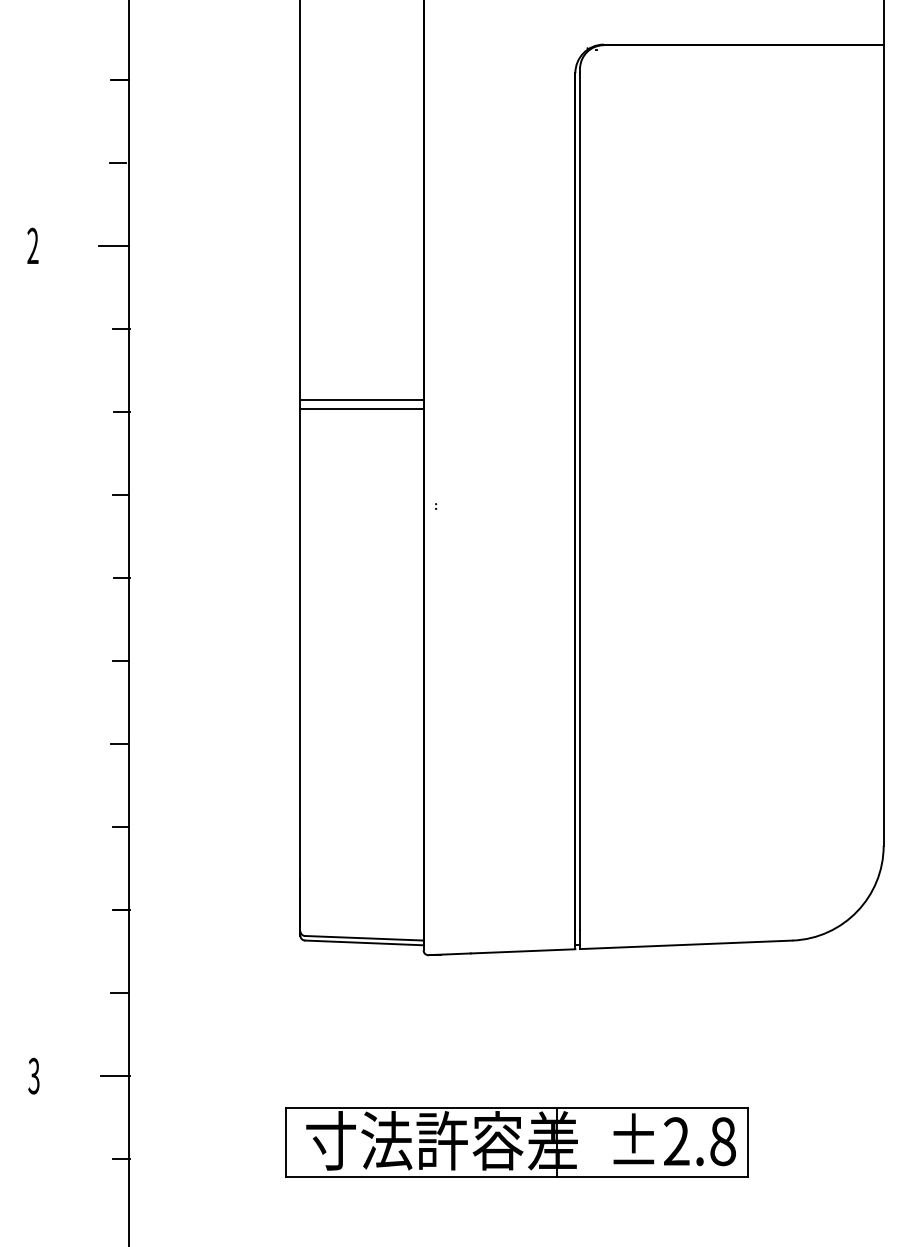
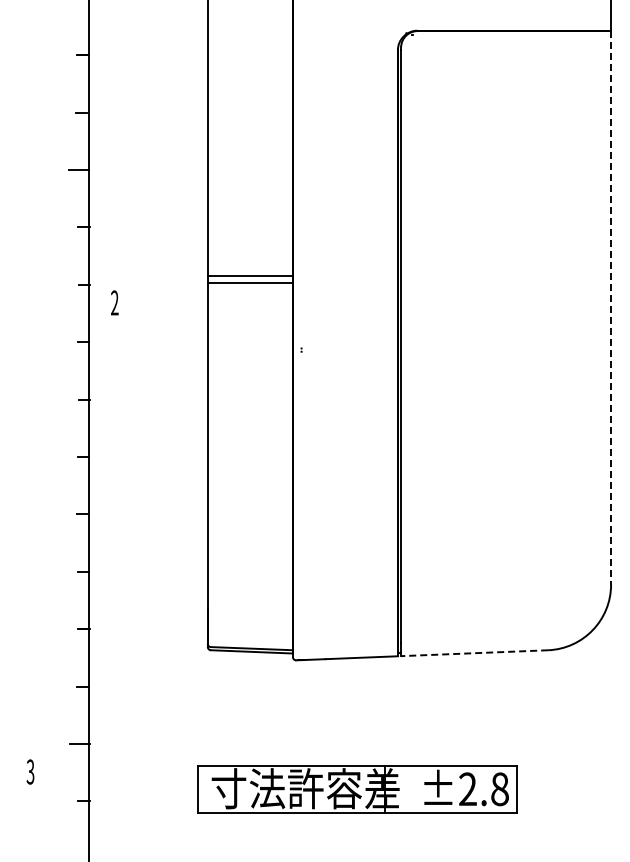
text: (32, 245) -> (114, 302), moved
line: (884, 444) -> (611, 307), solid -> dashed
line: (686, 945) -> (474, 653), solid -> dashed
text: (33, 1075) -> (30, 771), moved

